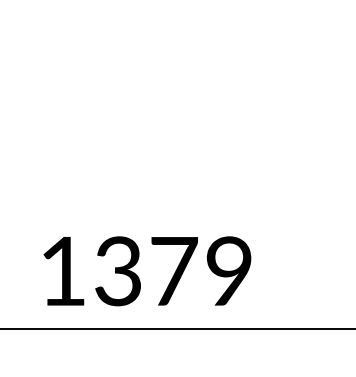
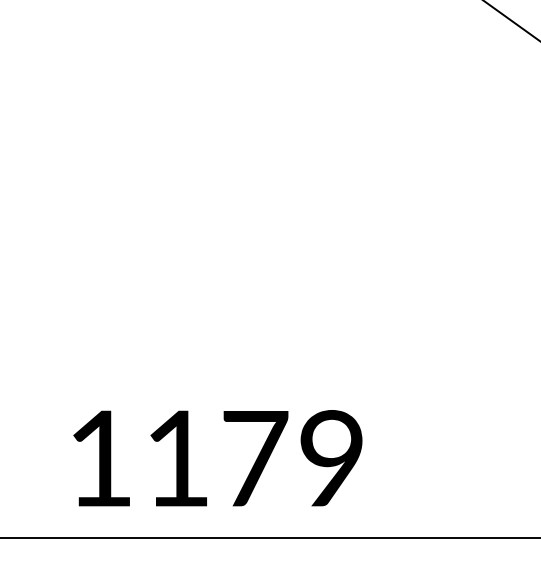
text: (117, 271) -> (176, 458), 1379 -> 1179

